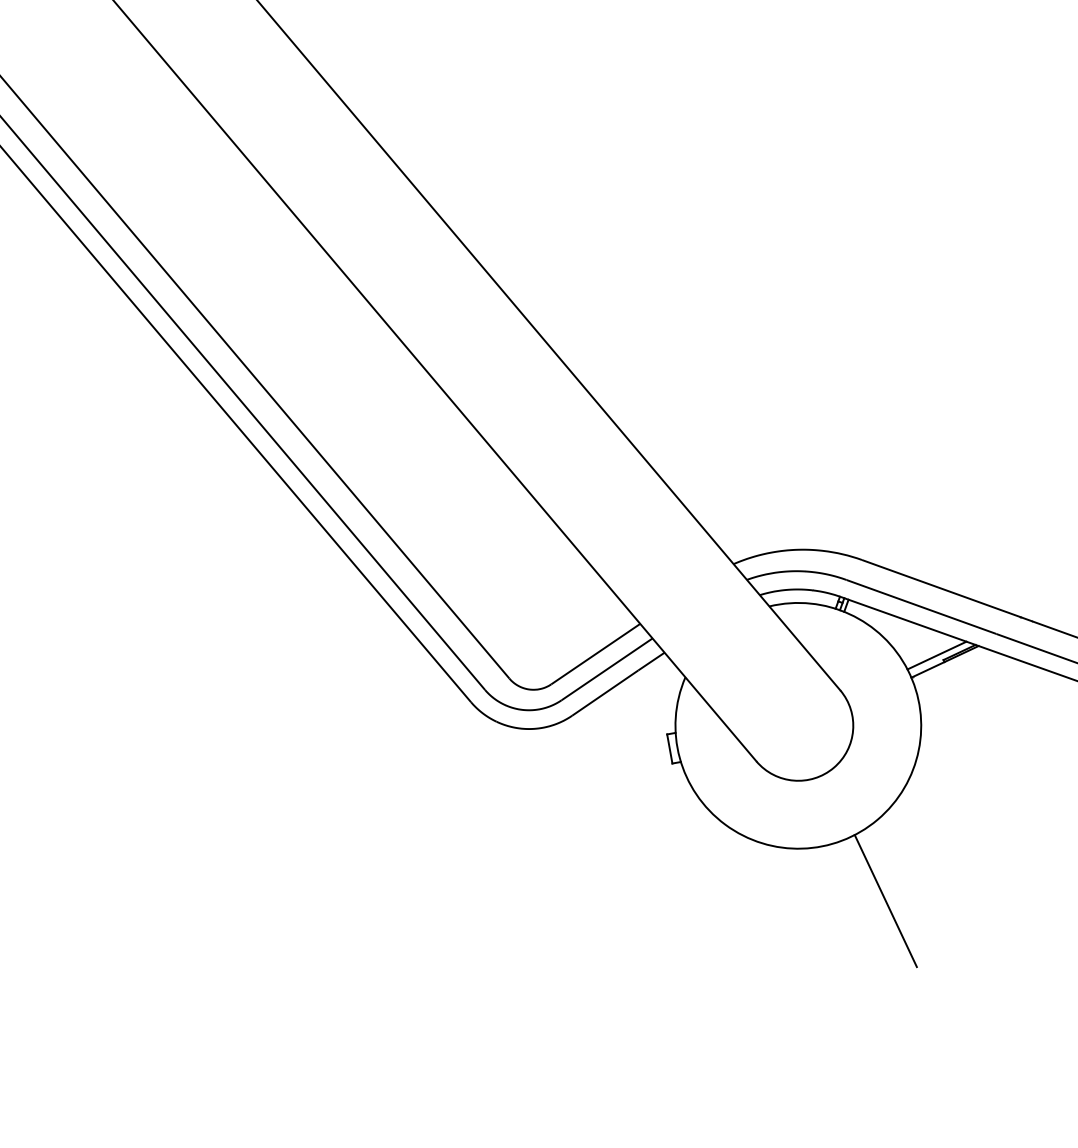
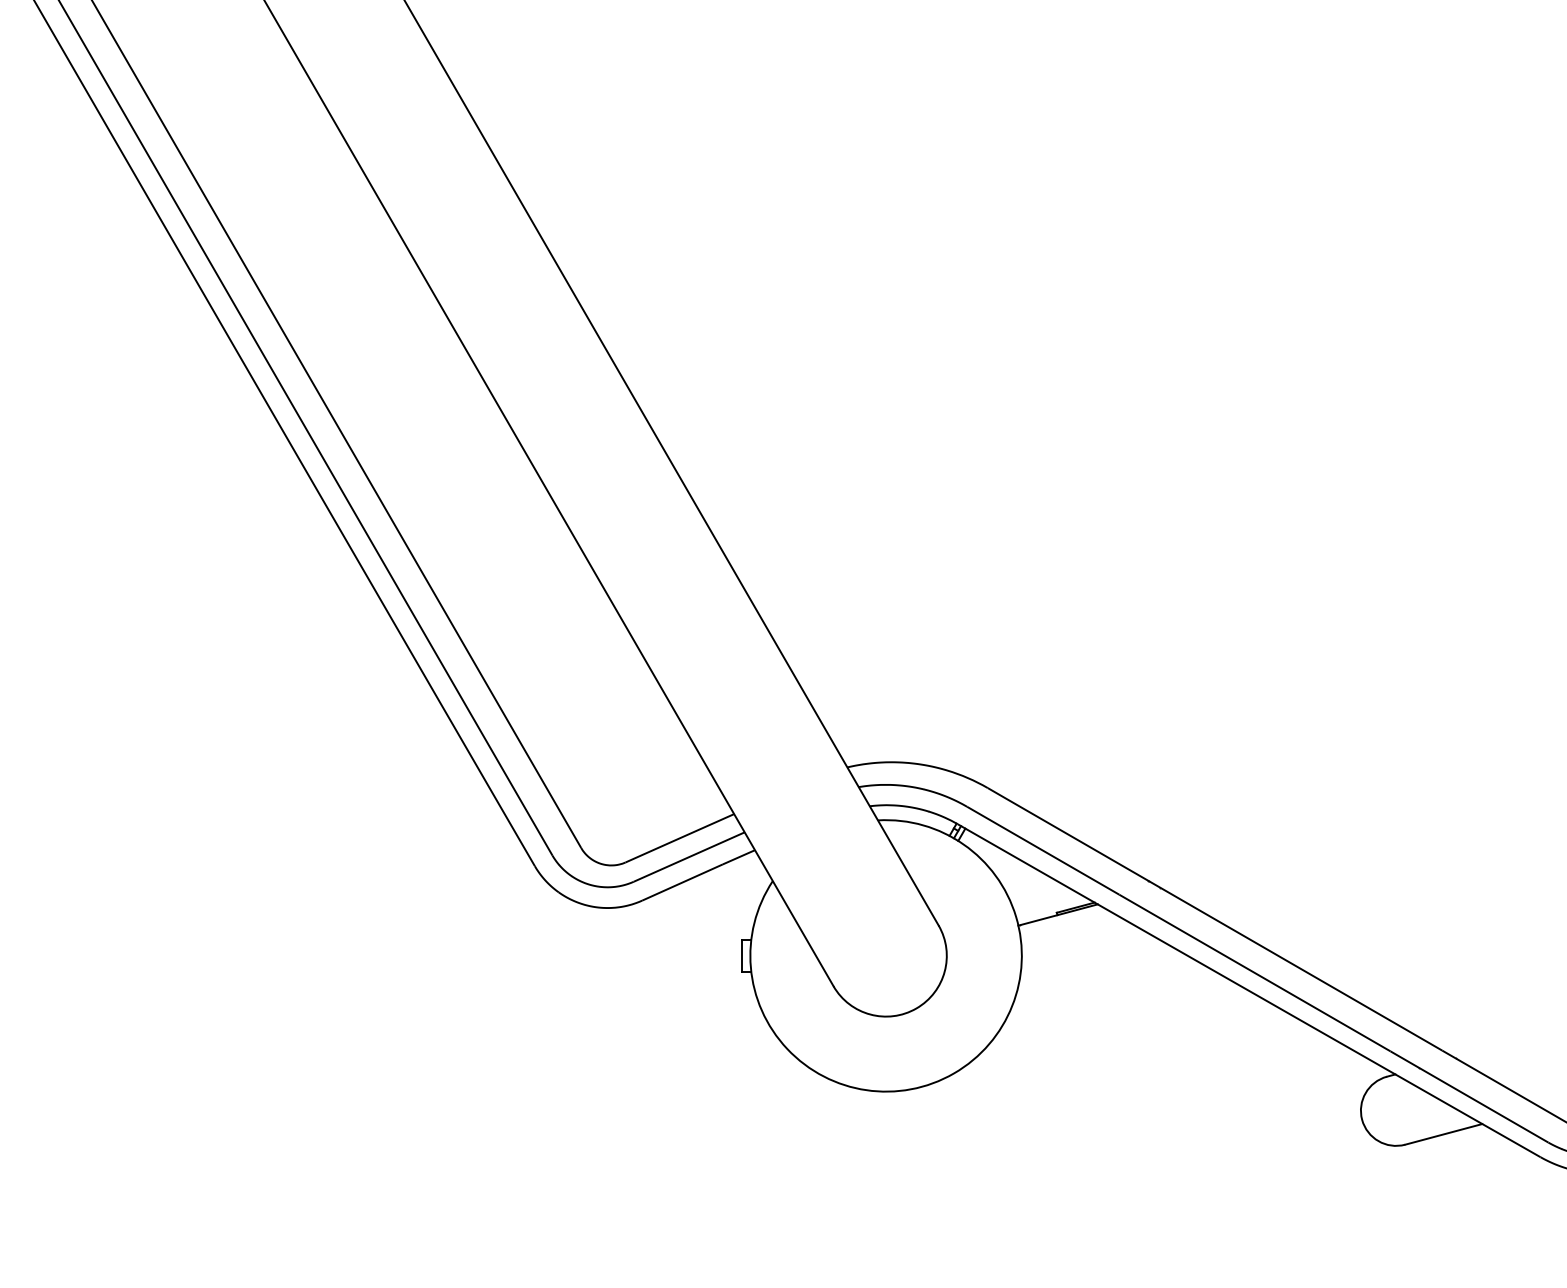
line: (936, 655) -> (1050, 906), removed
line: (885, 901) -> (946, 1163), removed

